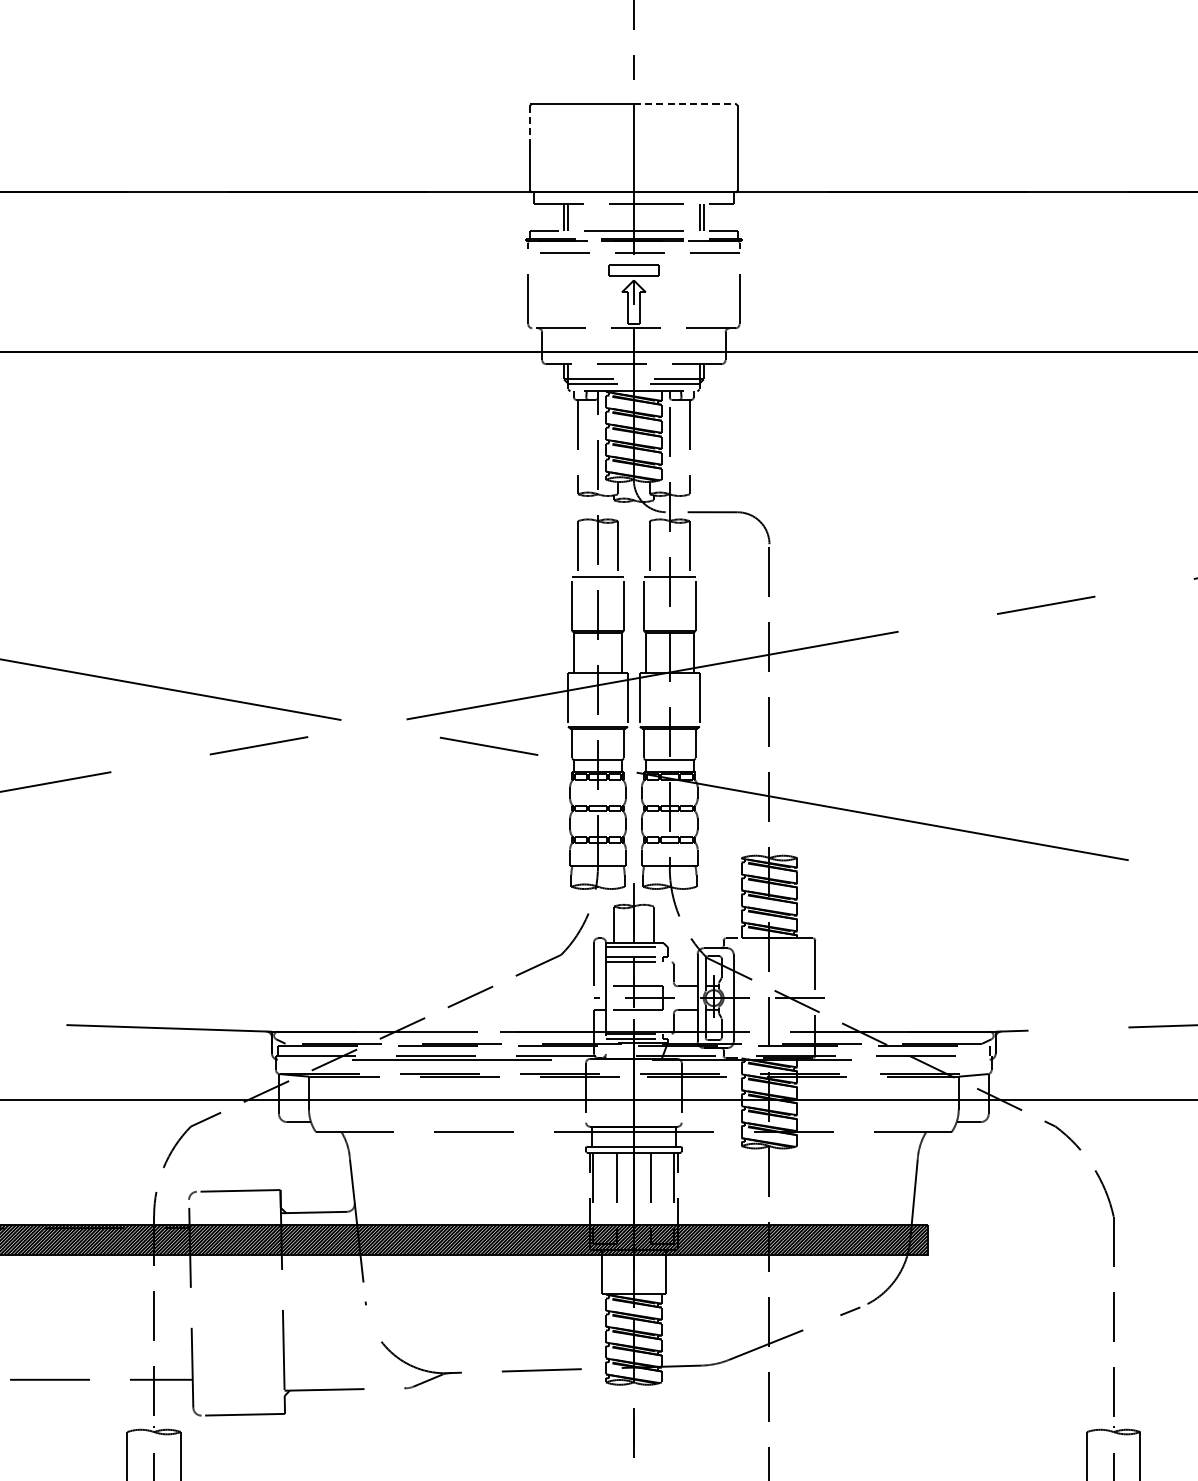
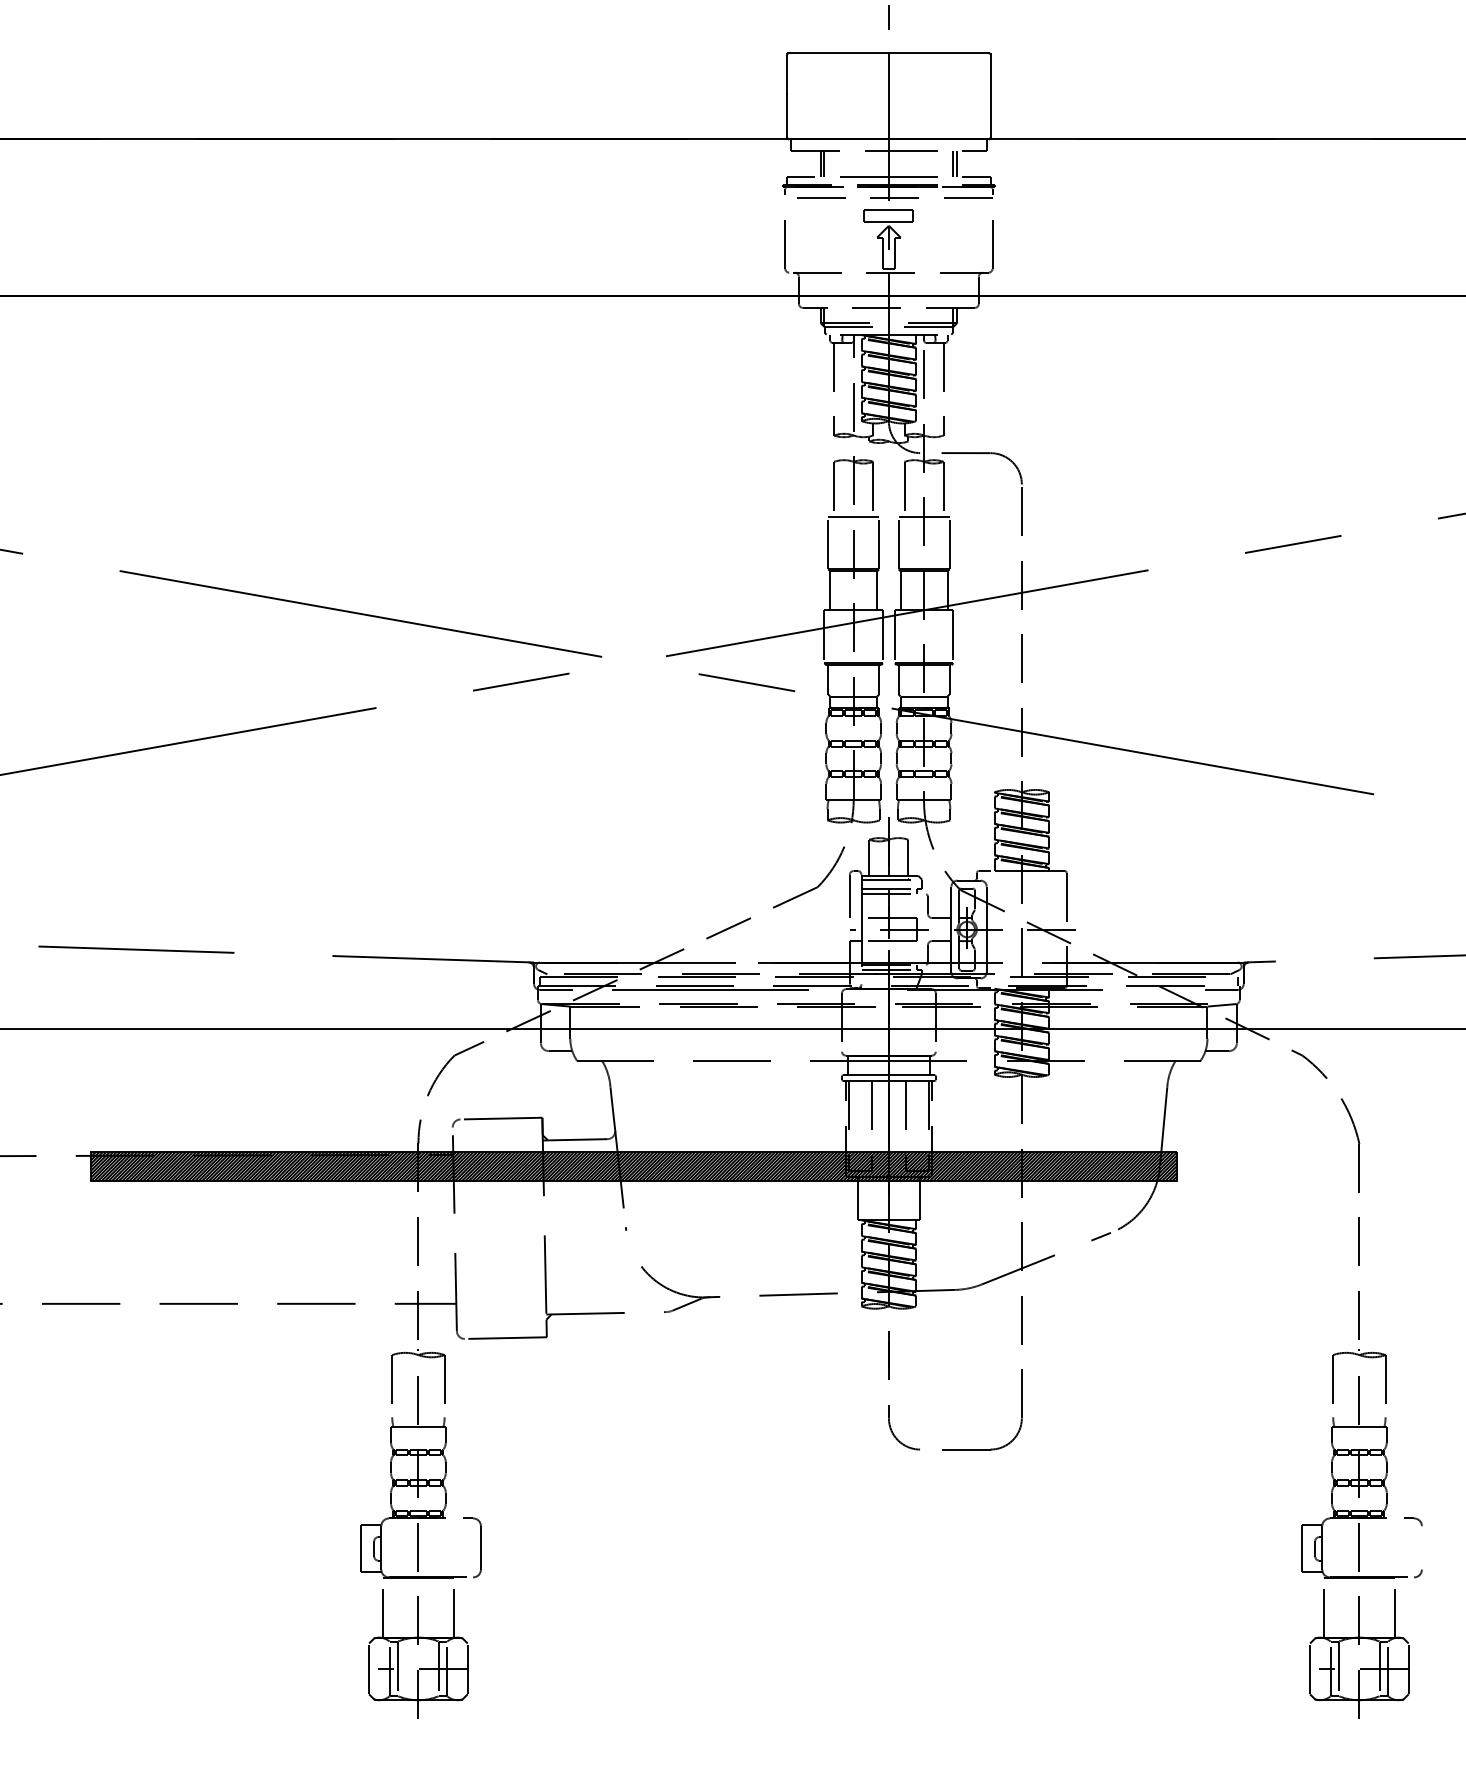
line: (685, 104) -> (939, 53), dashed -> solid
line: (530, 126) -> (787, 74), dashed -> solid
line: (294, 1059) -> (556, 989), added
line: (972, 1059) -> (1220, 989), added

